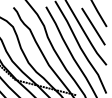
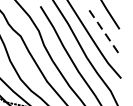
line: (92, 25) -> (101, 28), solid -> dashed

